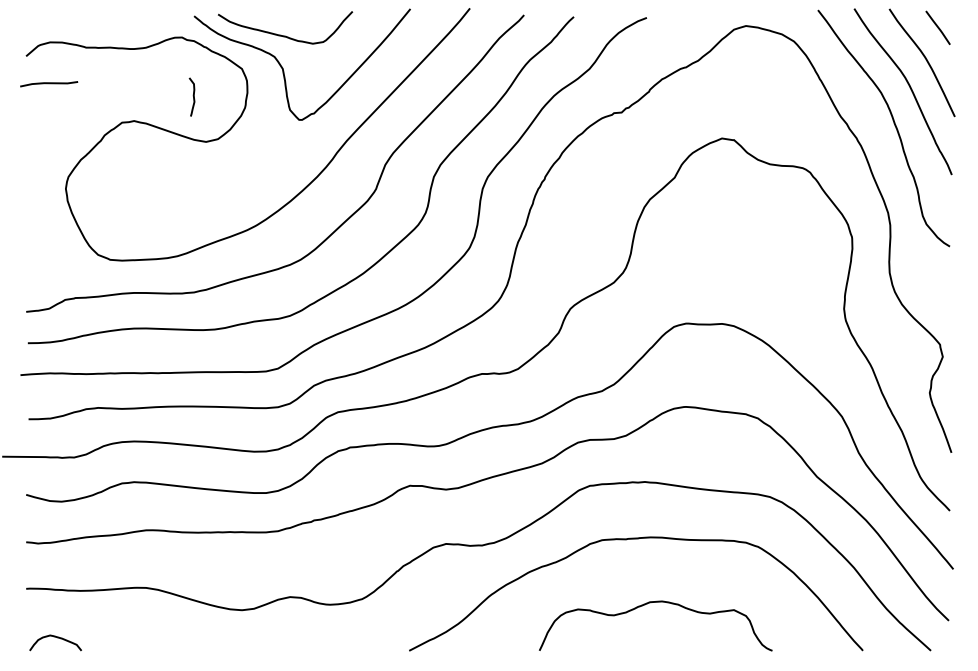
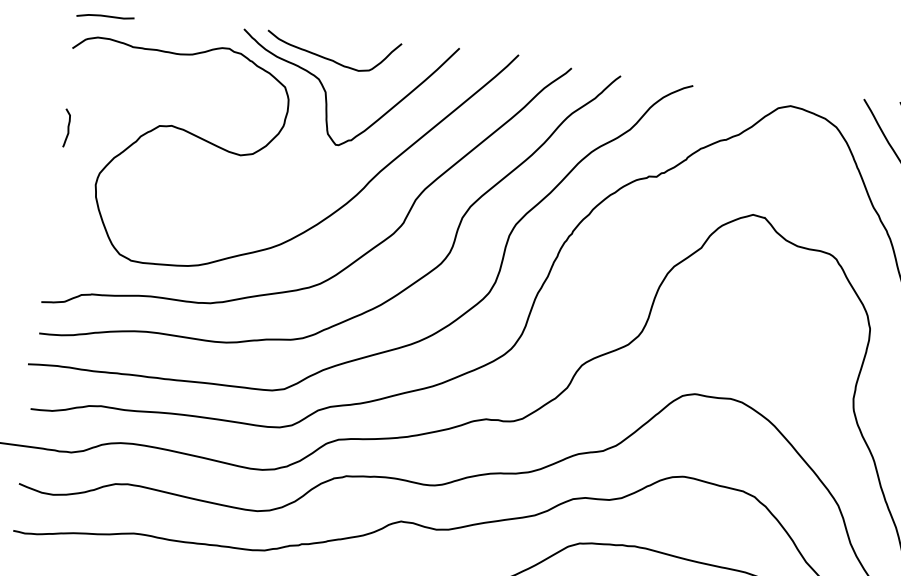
line: (49, 84) -> (105, 17), moved
curve: (192, 95) -> (67, 126), moved

